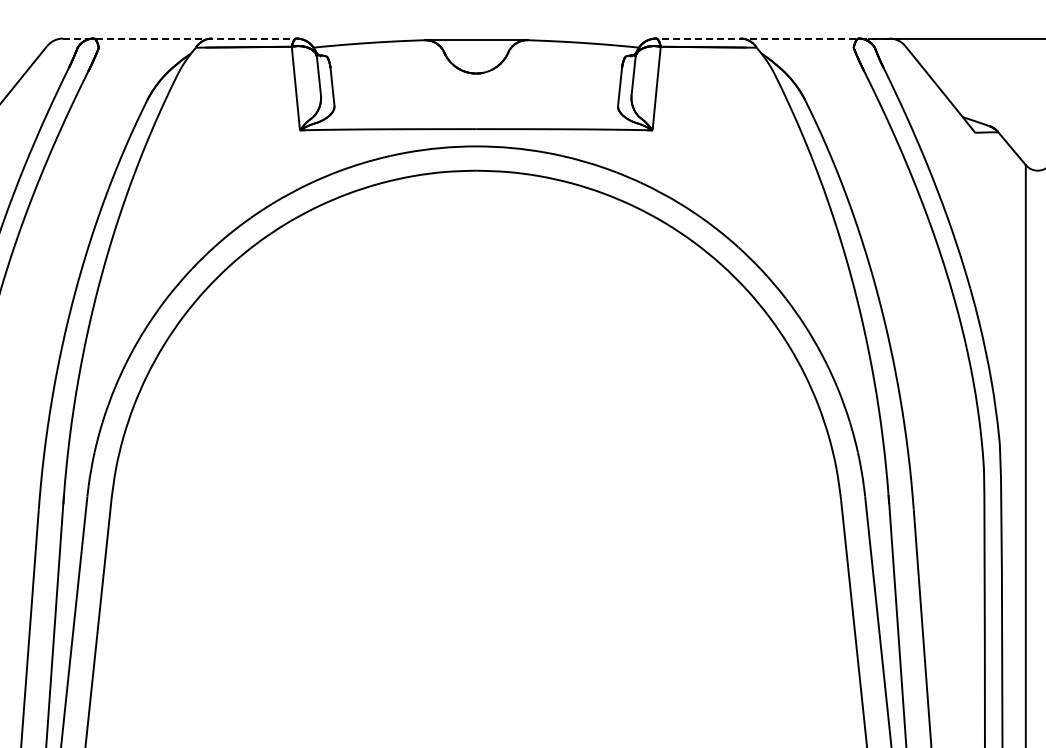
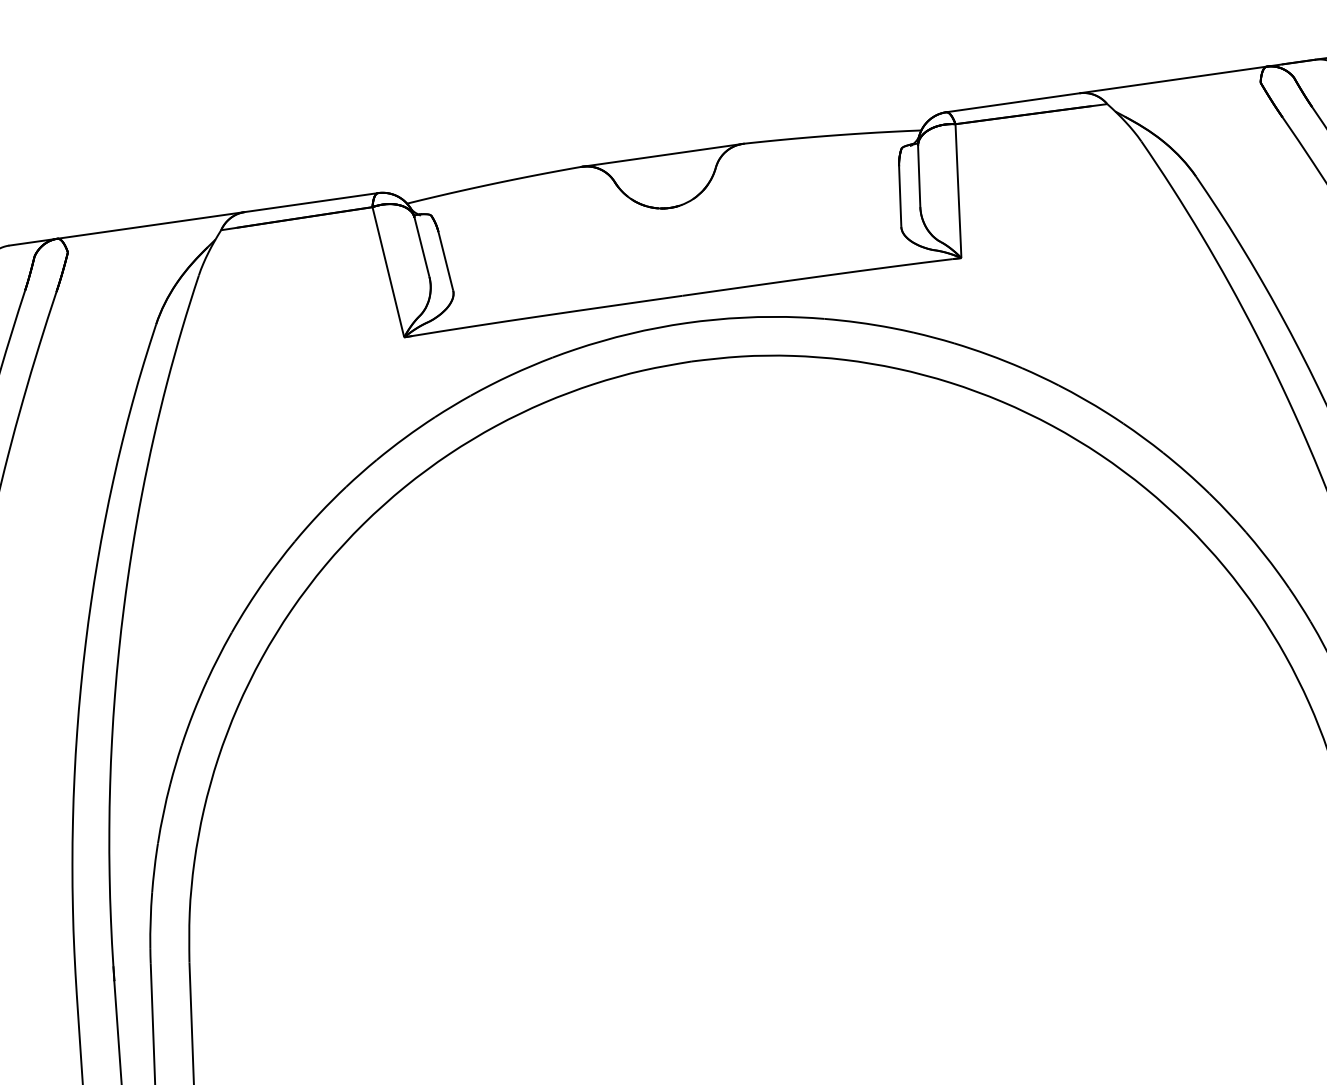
line: (179, 38) -> (193, 219), dashed -> solid
line: (772, 38) -> (1130, 85), dashed -> solid

